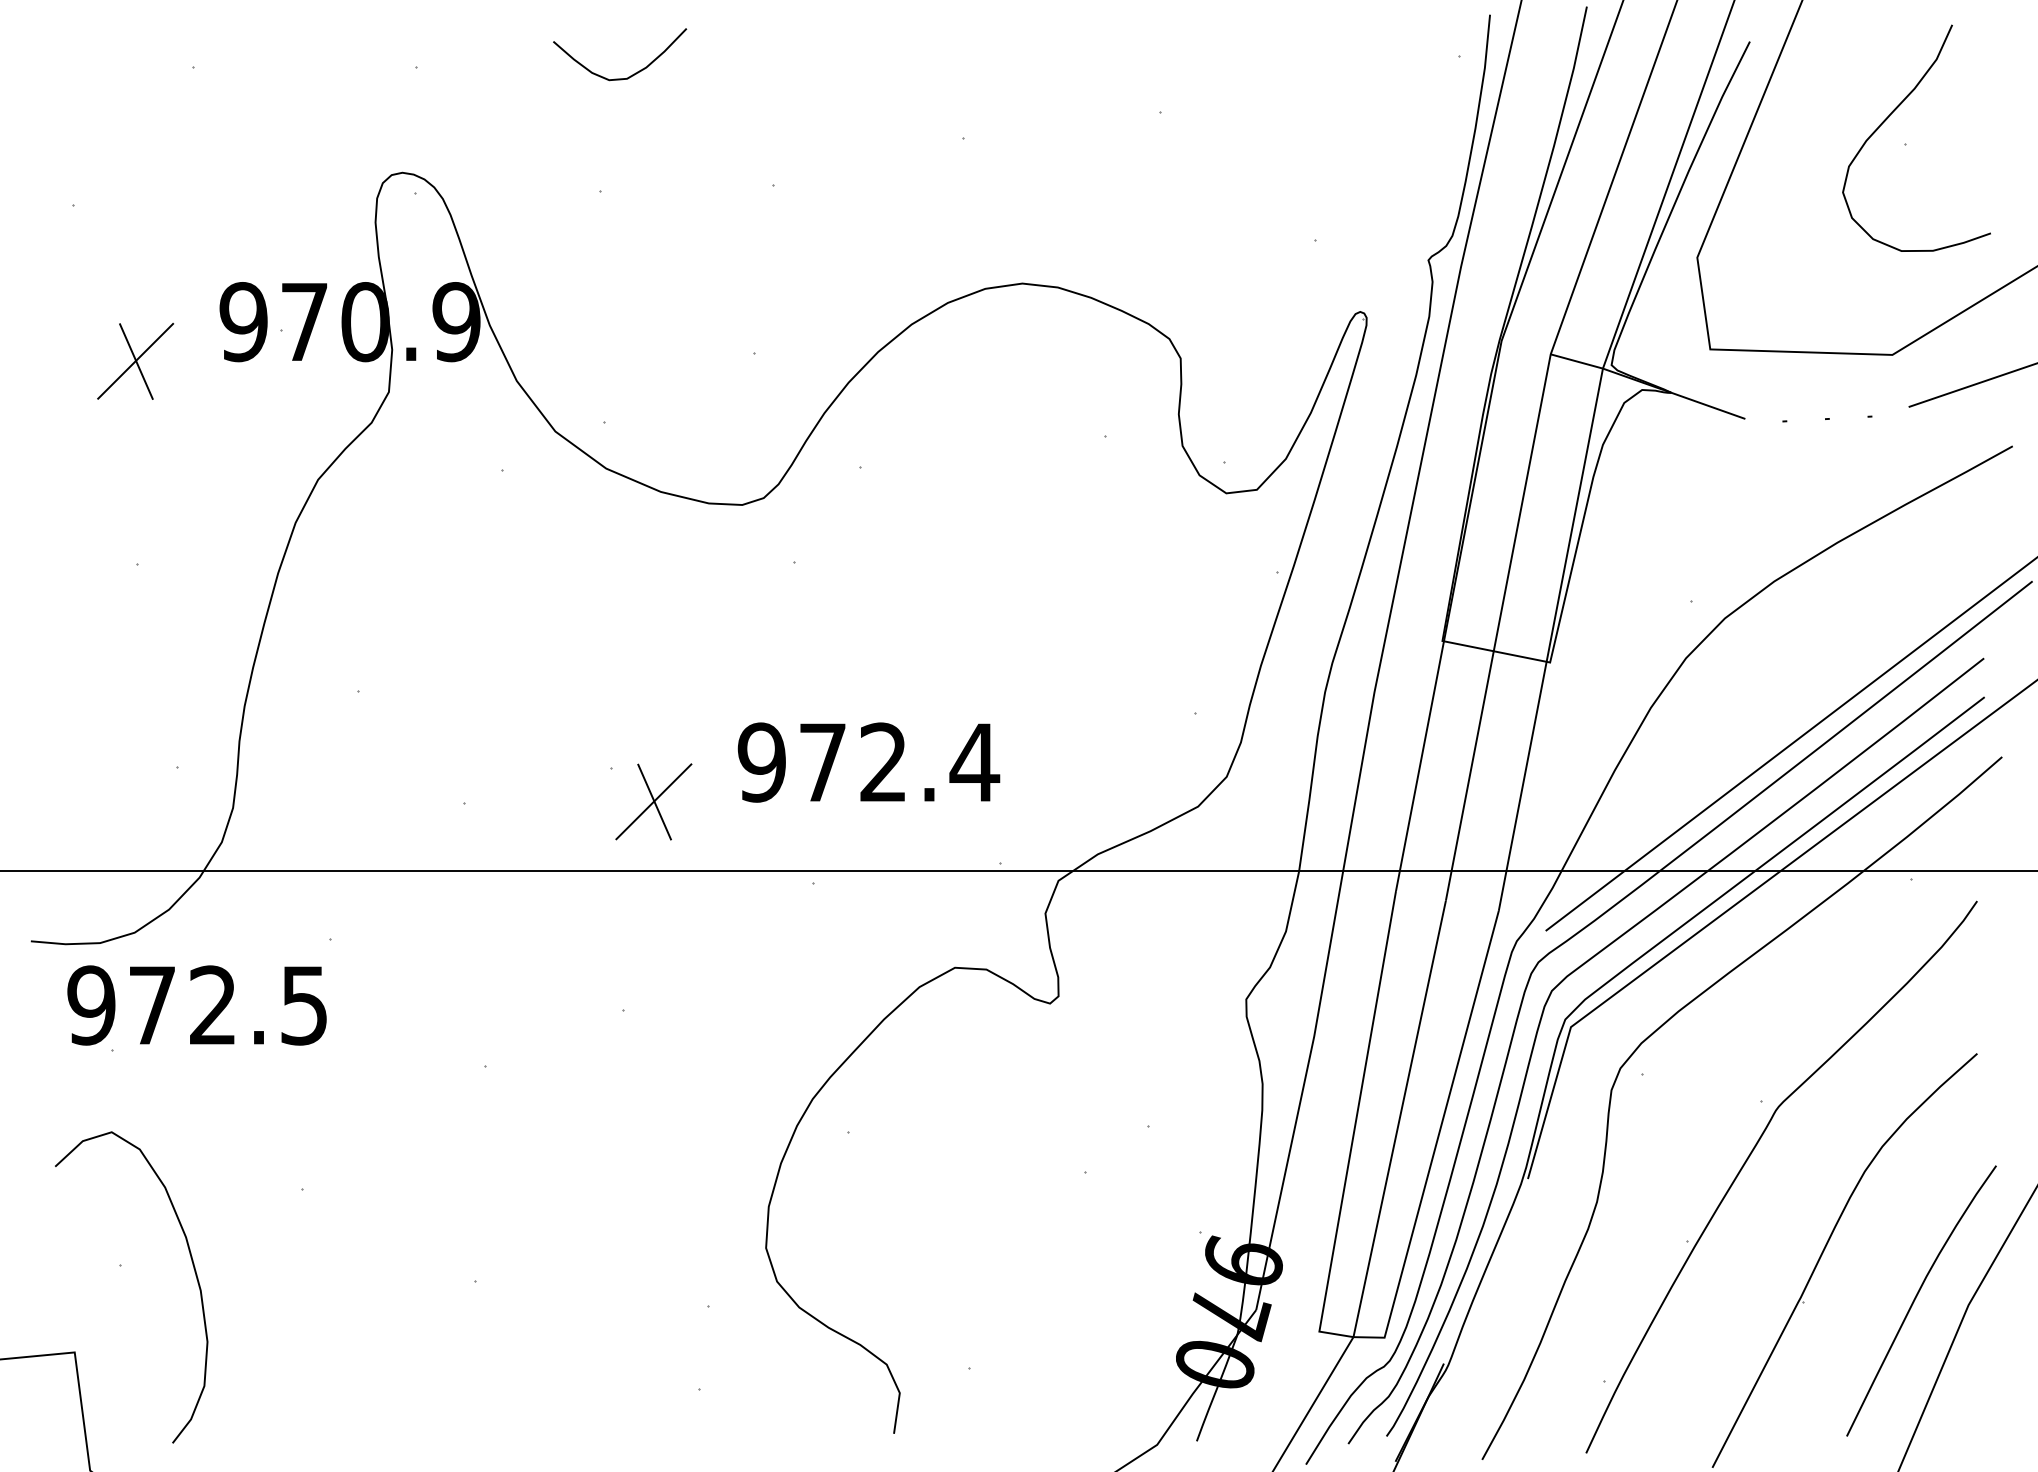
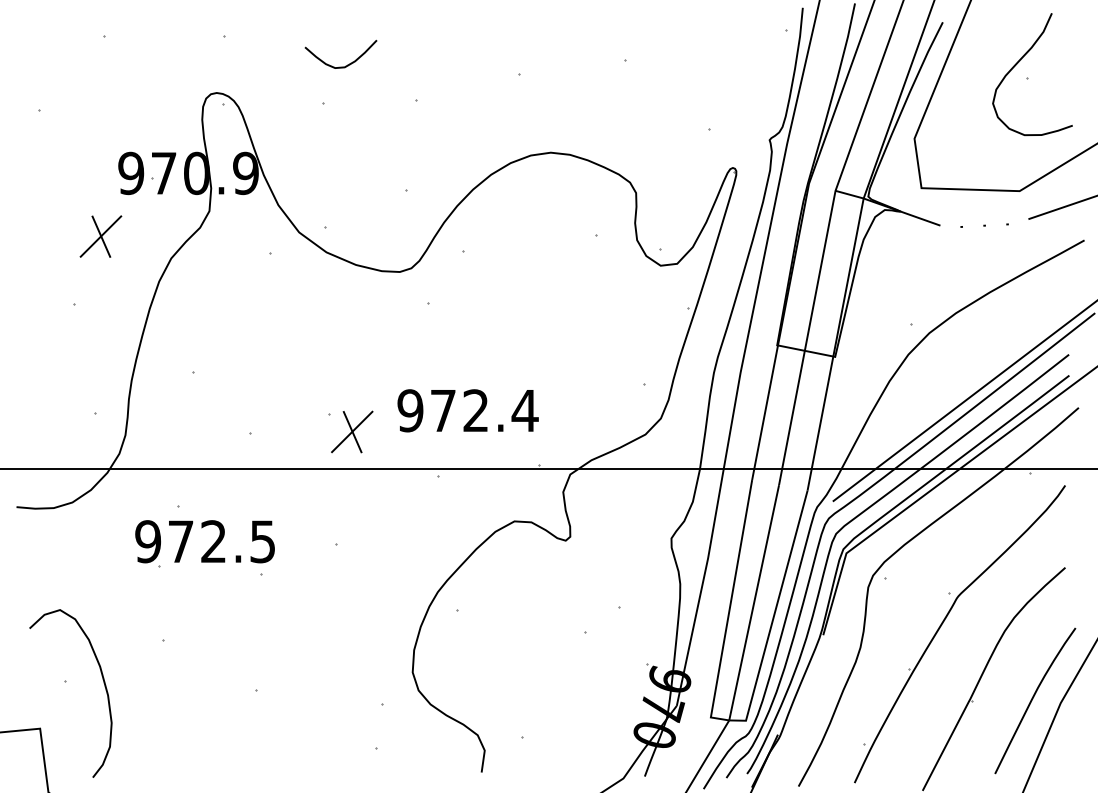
curve: (628, 75) -> (345, 65), moved
part: (134, 361) -> (100, 236), moved
part: (205, 1018) -> (209, 548), moved

